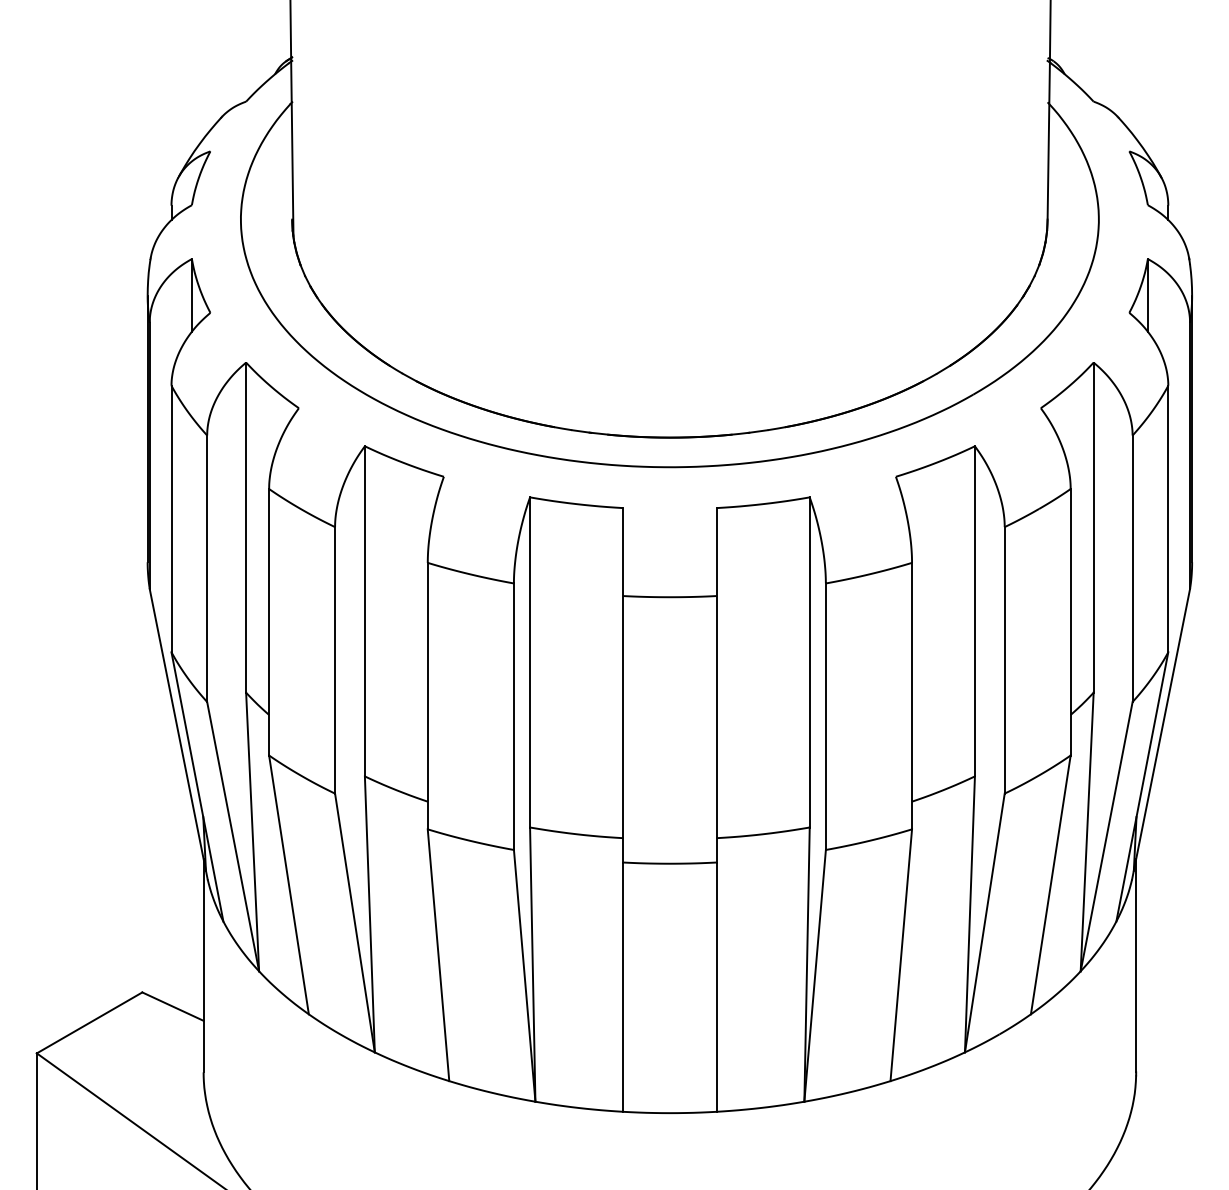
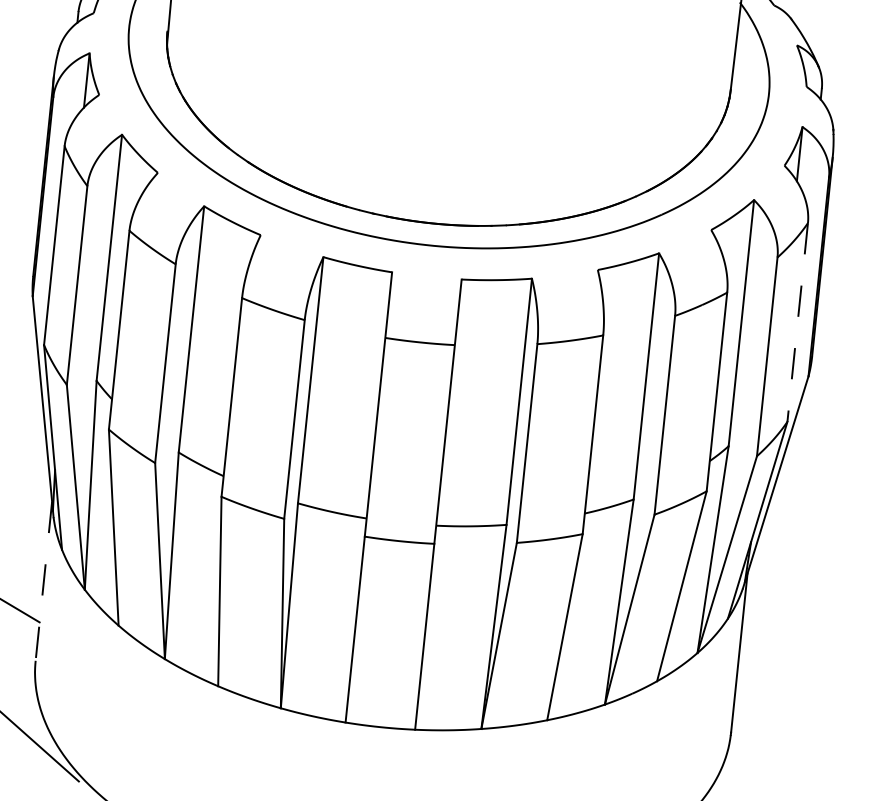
line: (1168, 519) -> (797, 322), solid -> dashed
line: (203, 965) -> (43, 581), solid -> dashed

